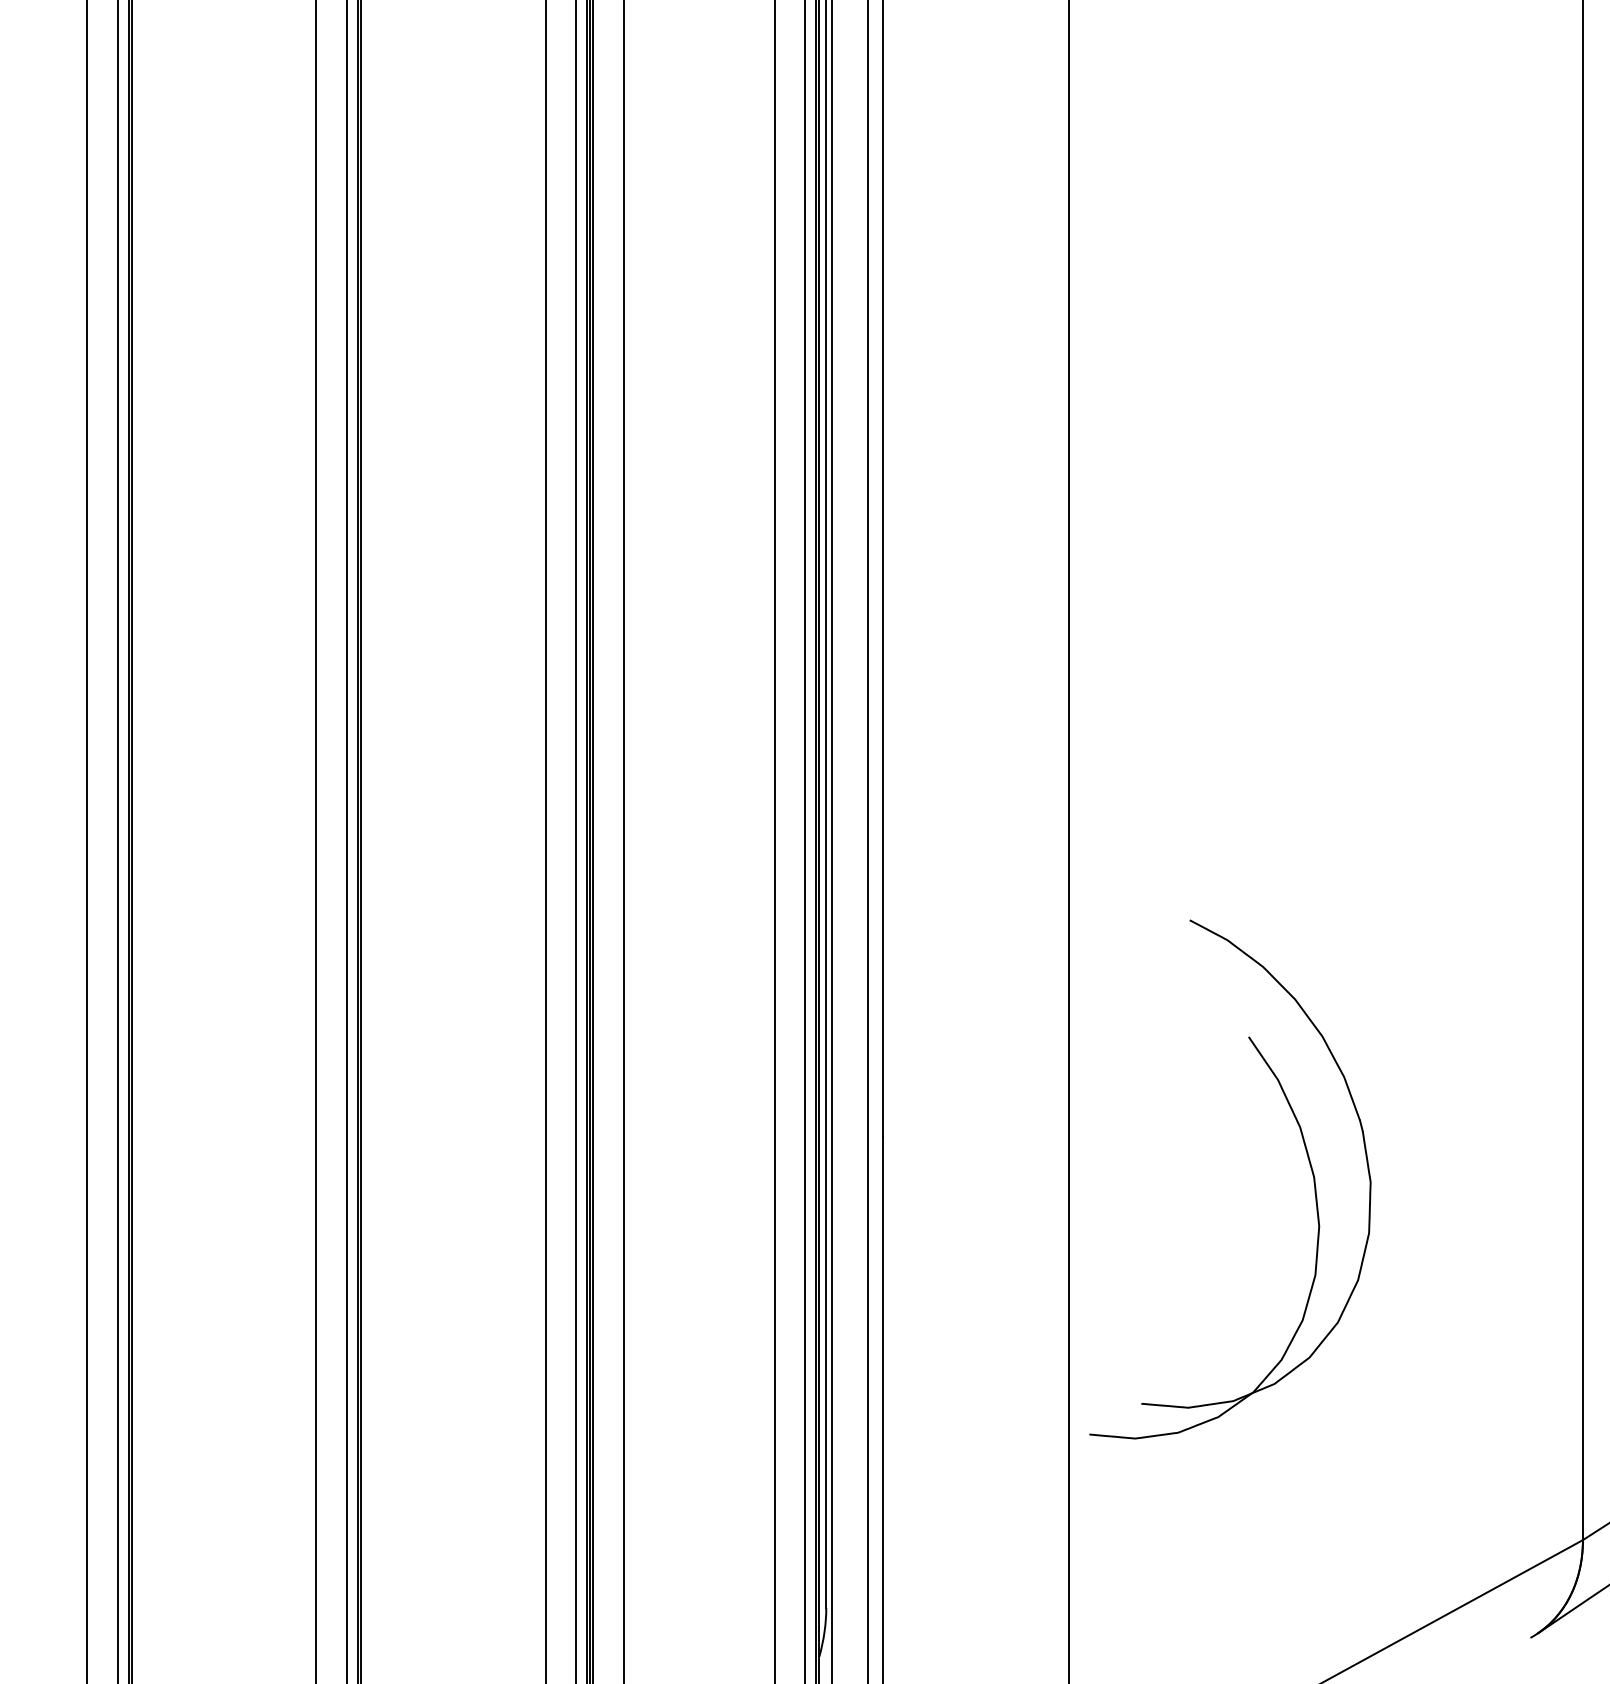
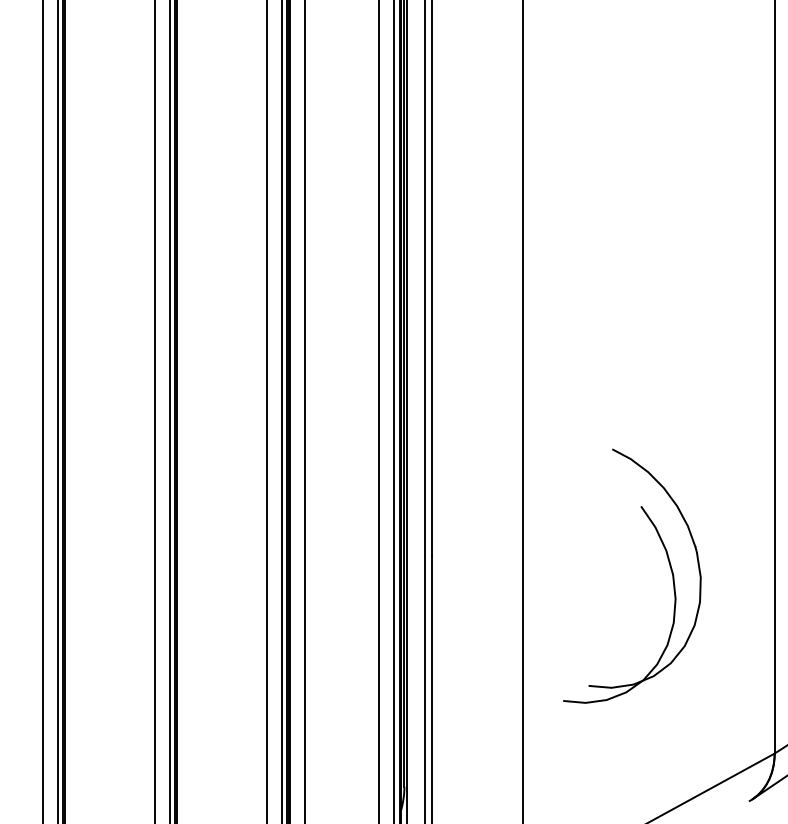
part: (1306, 1159) -> (669, 566), moved

